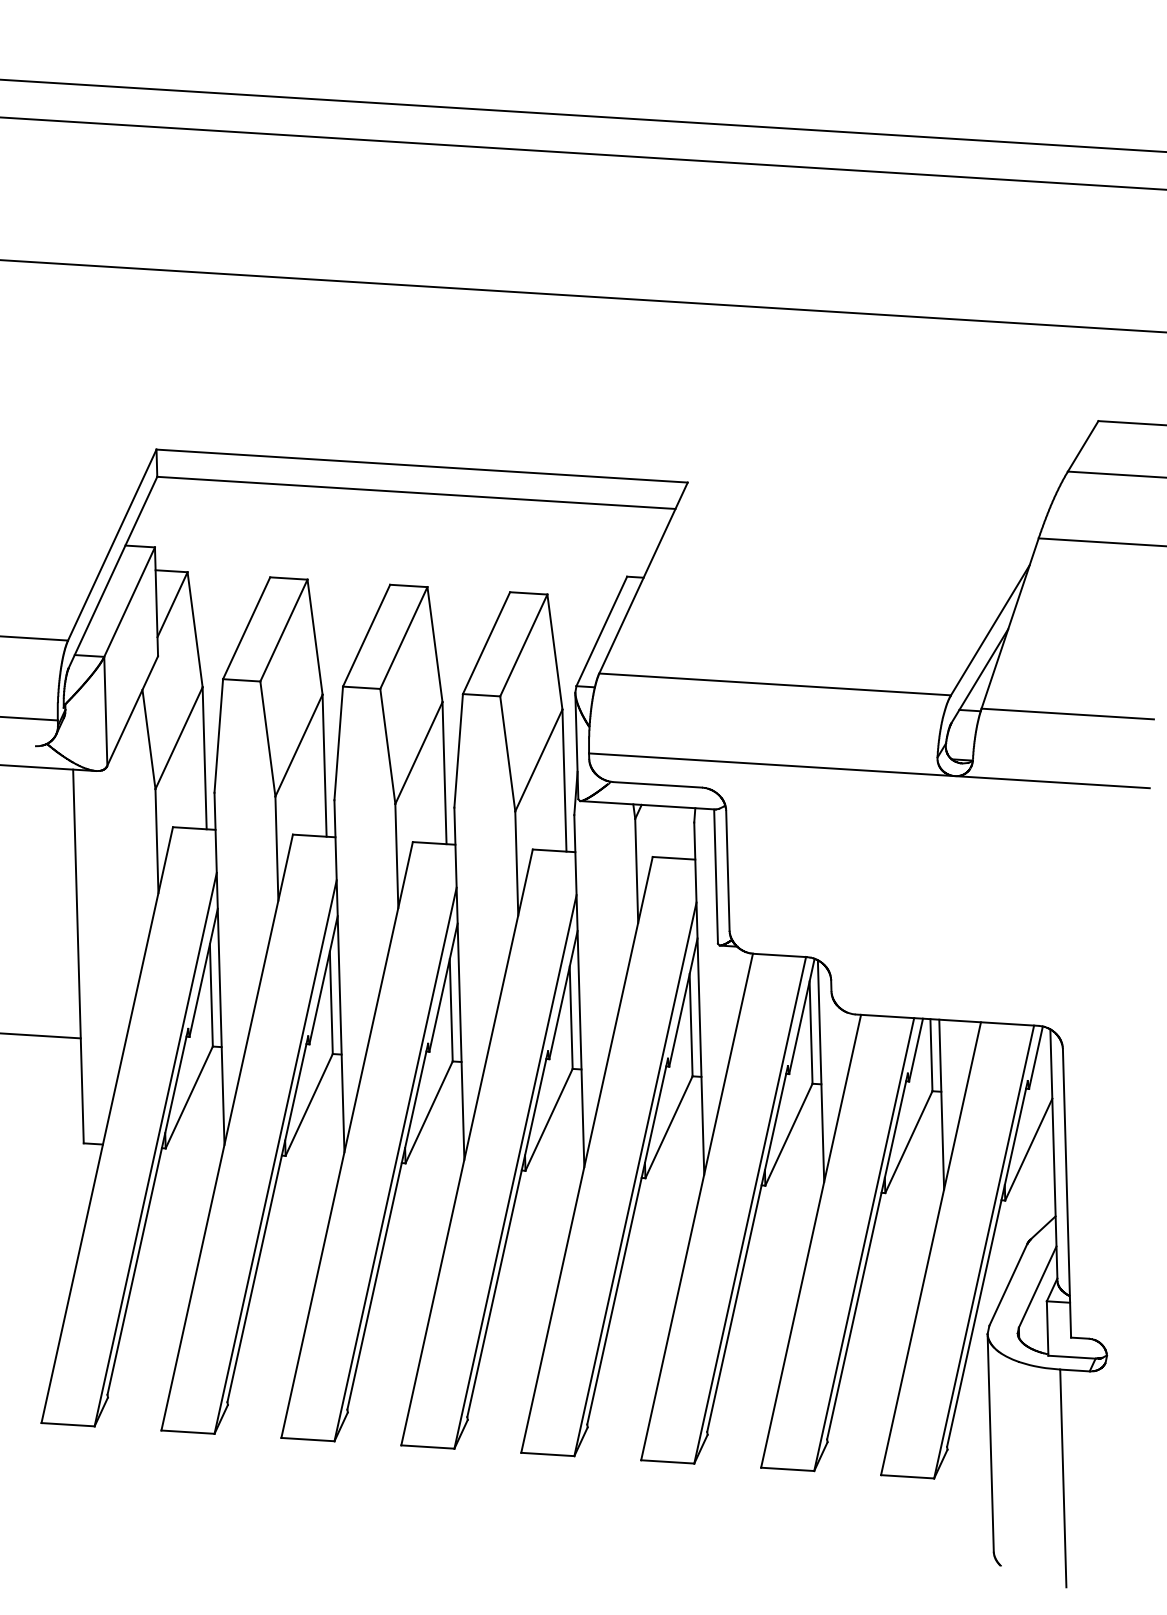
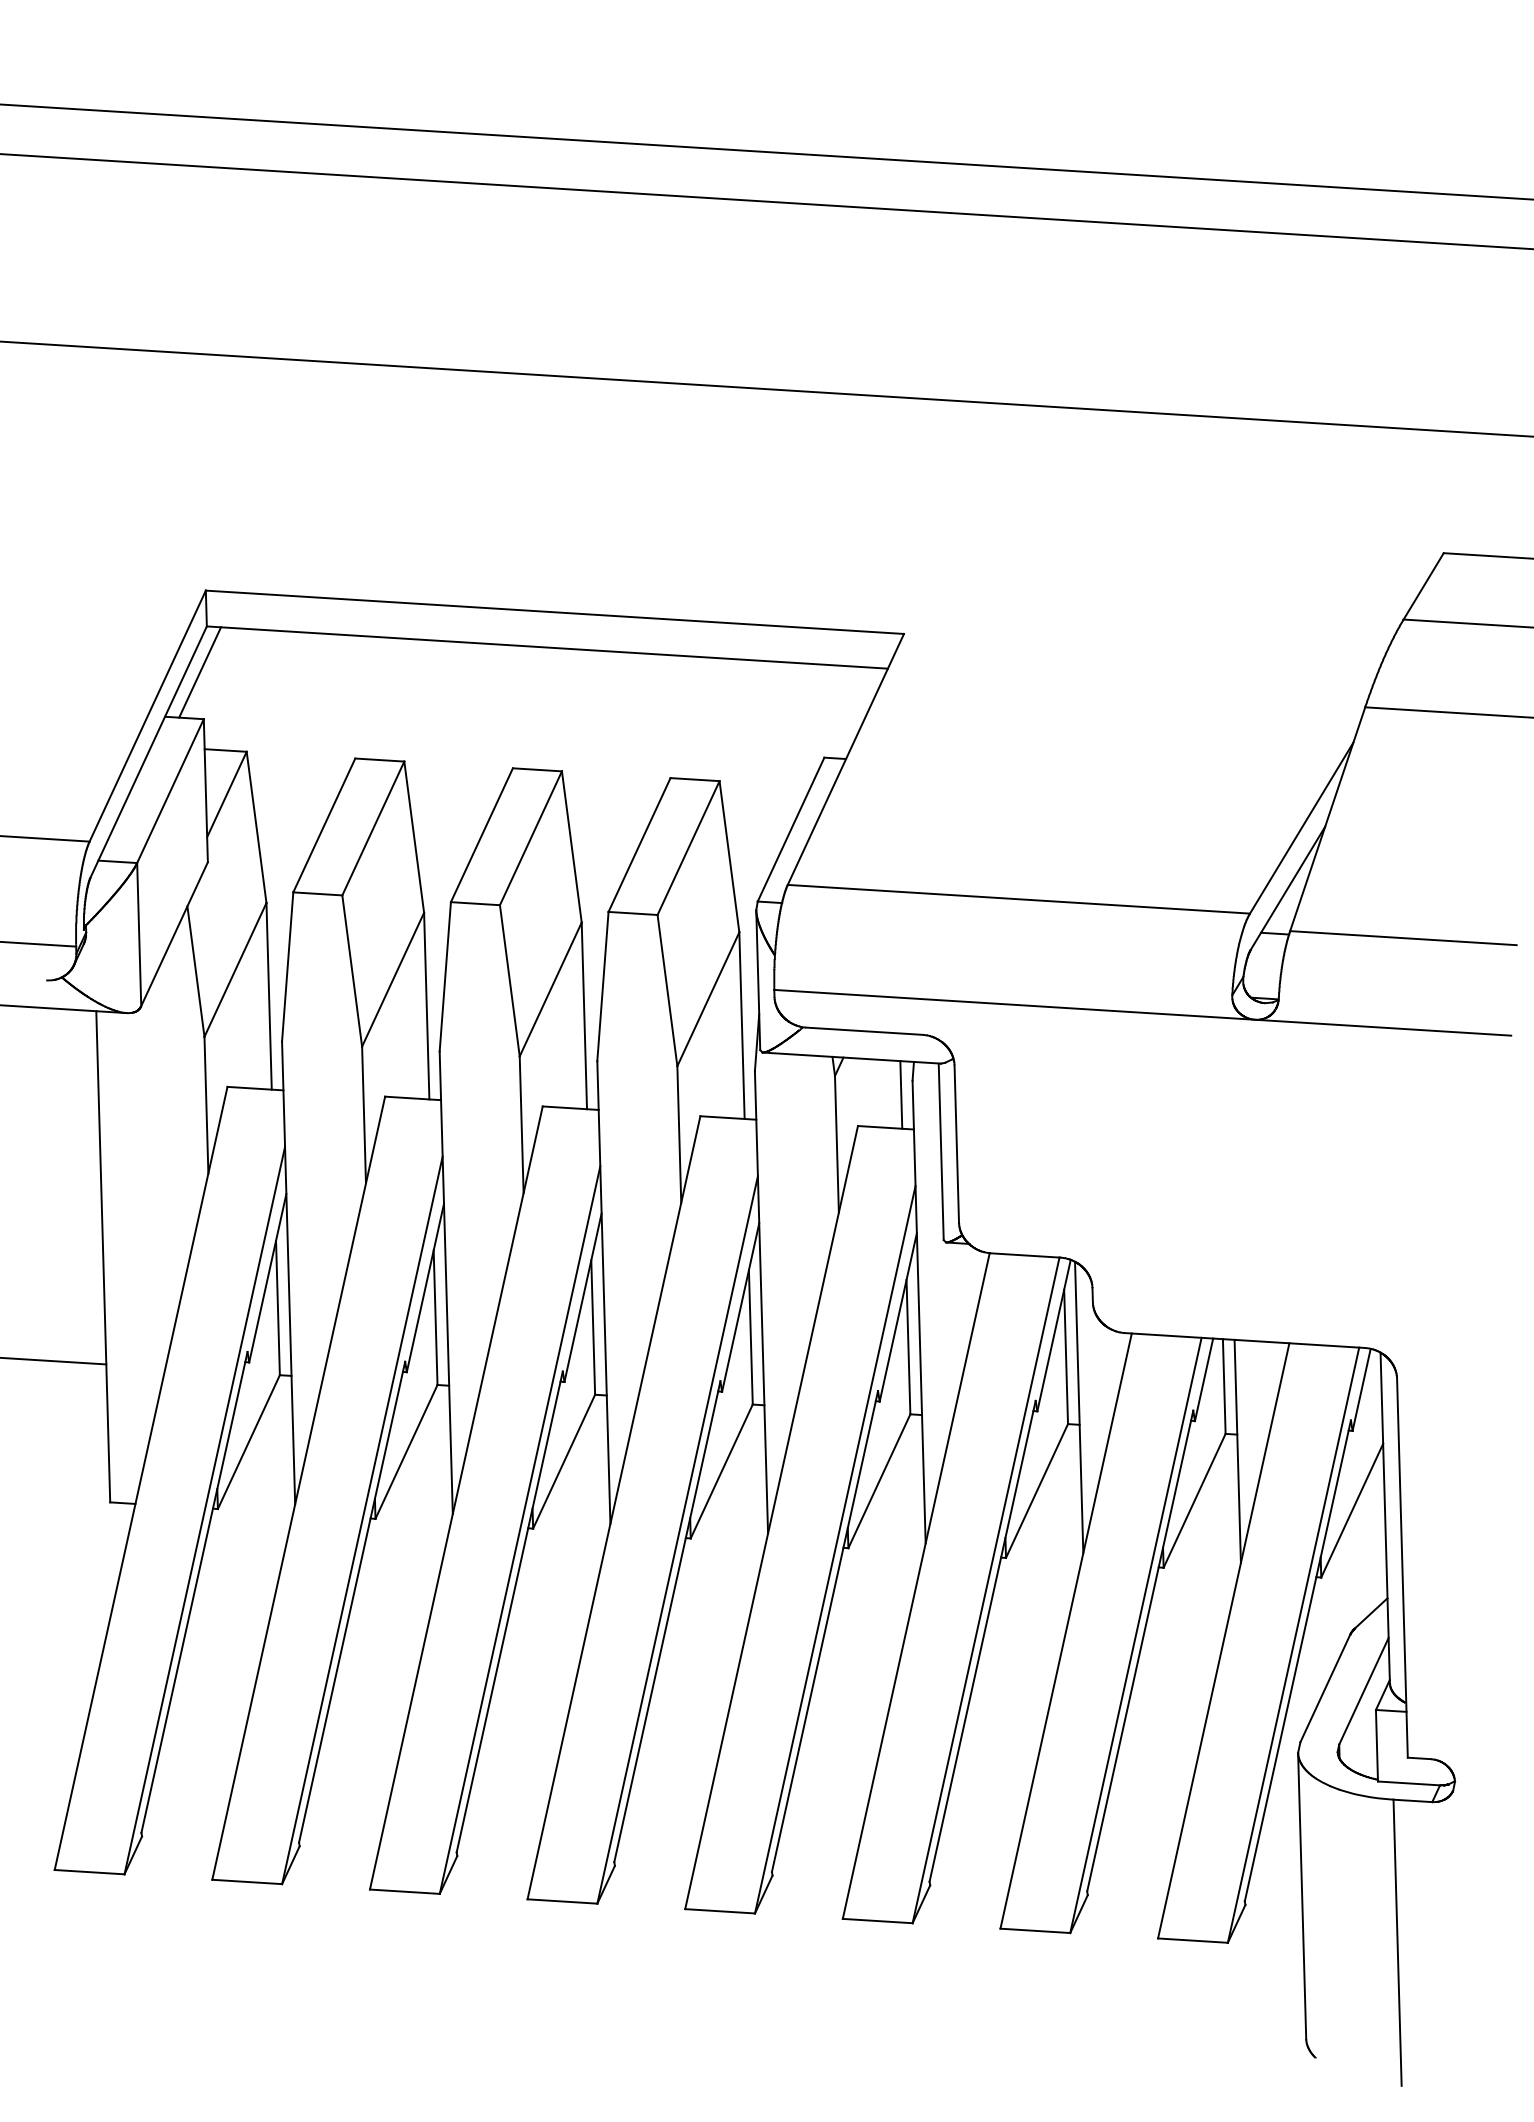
line: (152, 511) -> (200, 672), added
line: (685, 832) -> (901, 1094), added

